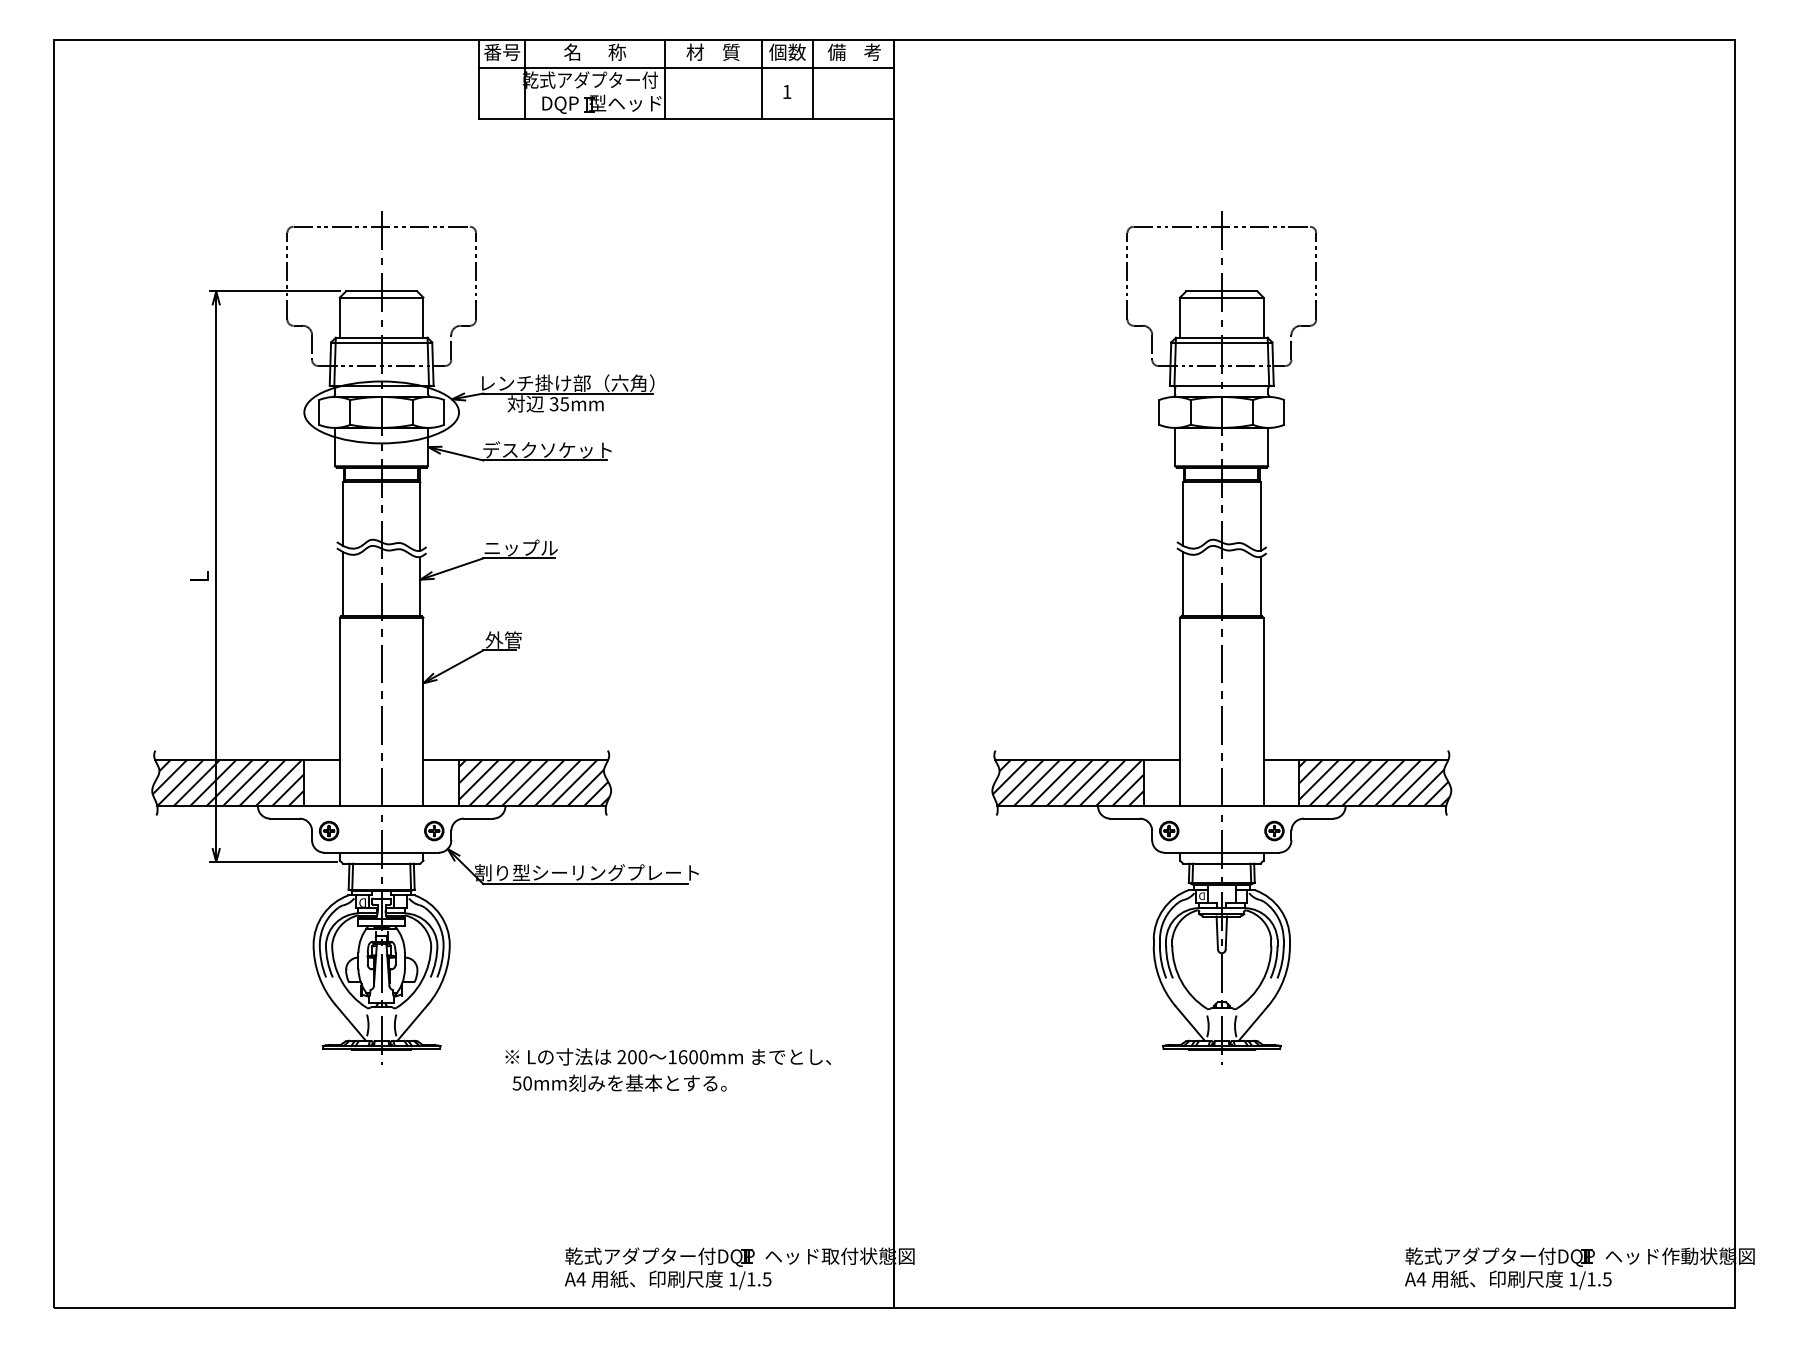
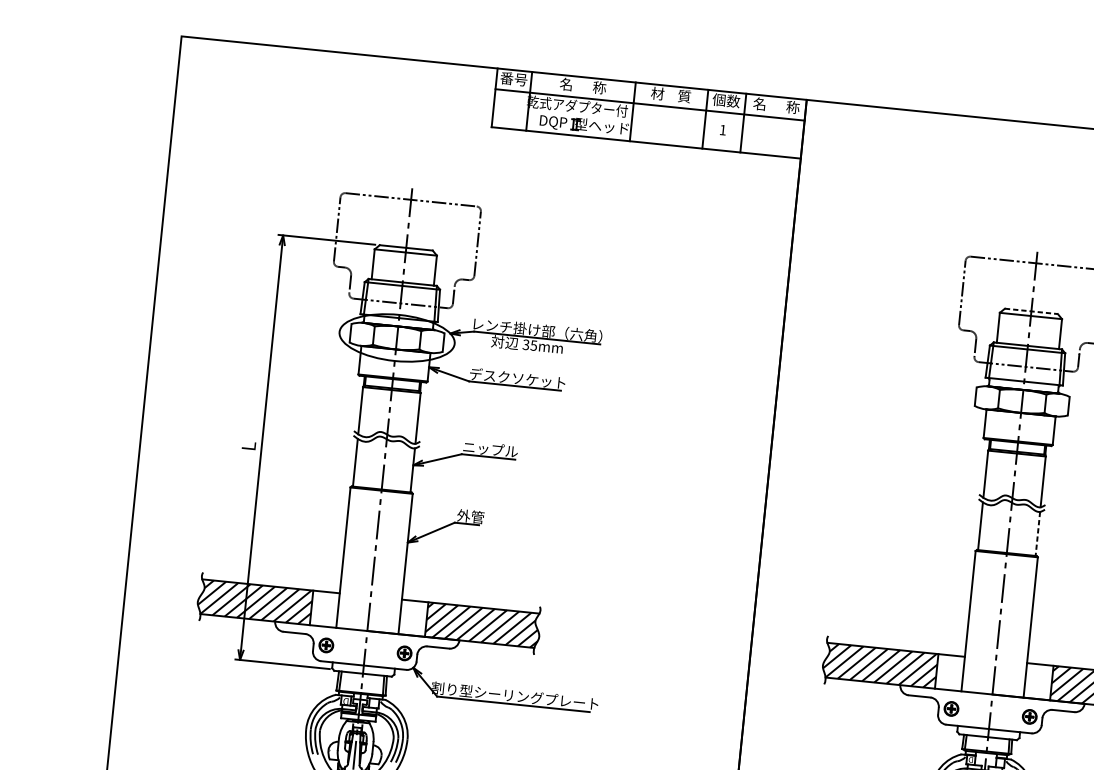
text: (854, 51) -> (776, 105), 備    考 -> 名      称
line: (1221, 291) -> (1031, 311), solid -> dashed
line: (1260, 586) -> (1037, 533), solid -> dashed

